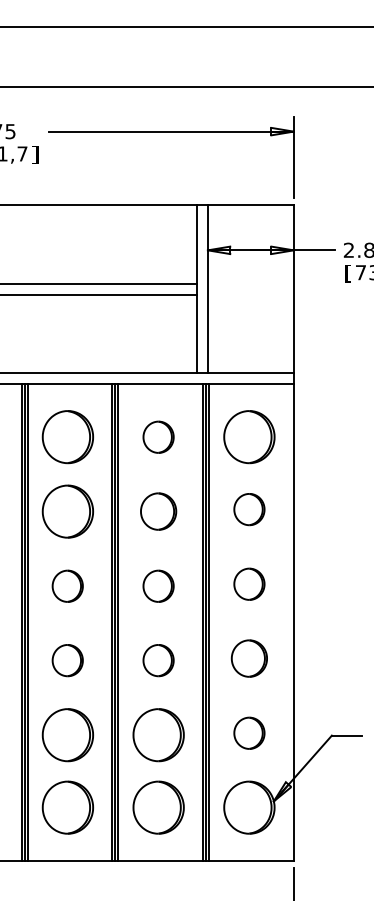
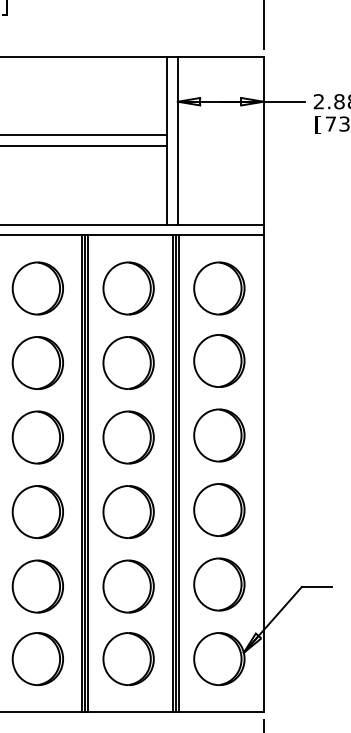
part: (158, 437) -> (128, 288), size x1.67
part: (249, 509) -> (219, 360), size x1.67
part: (158, 511) -> (128, 362), size x1.43
part: (249, 584) -> (219, 435), size x1.67
part: (67, 586) -> (37, 437), size x1.67
part: (158, 586) -> (128, 437), size x1.67
part: (249, 658) -> (219, 509), size x1.43
part: (67, 660) -> (37, 511), size x1.67
part: (158, 660) -> (128, 511), size x1.67
part: (249, 733) -> (219, 584), size x1.67

